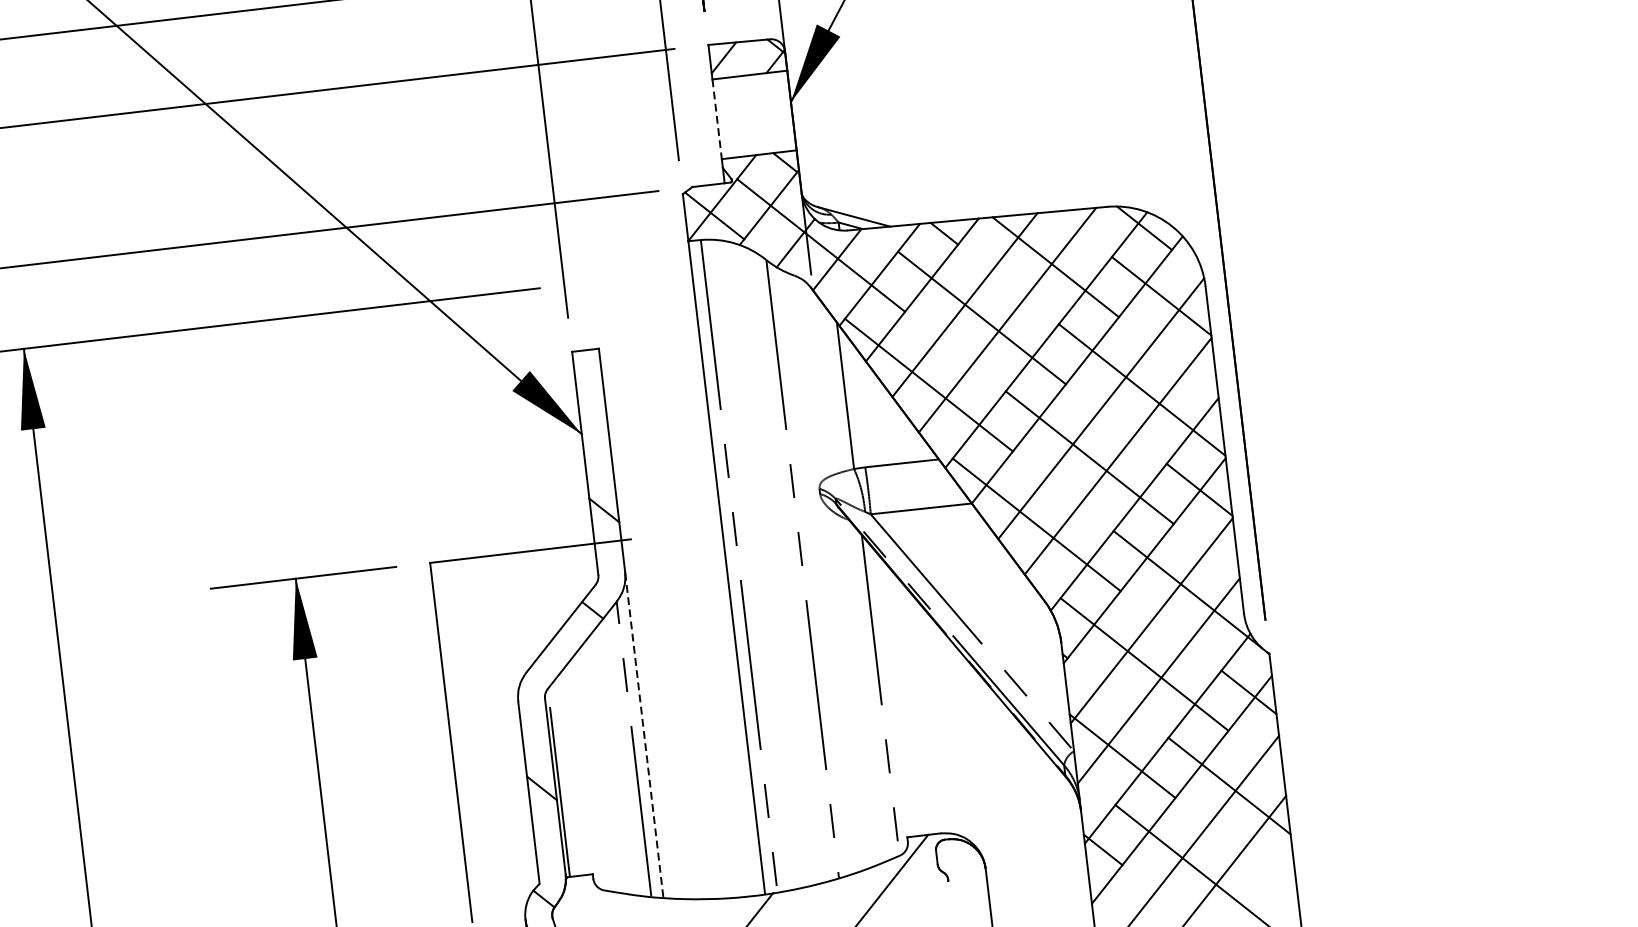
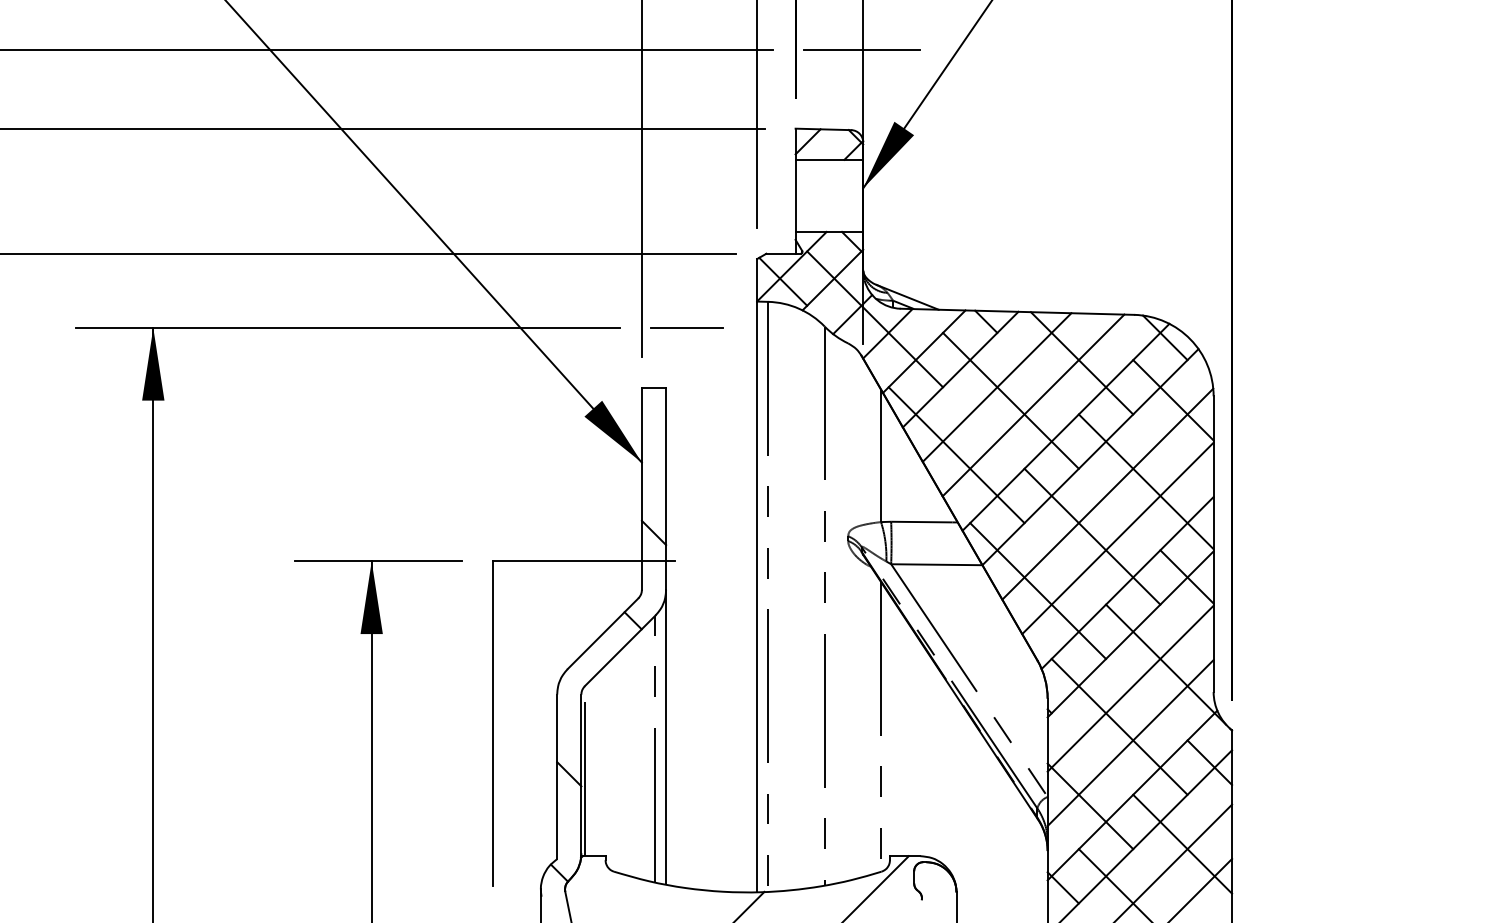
line: (717, 119) -> (795, 196), dashed -> solid
line: (613, 279) -> (686, 327), added
line: (644, 734) -> (666, 736), dashed -> solid

